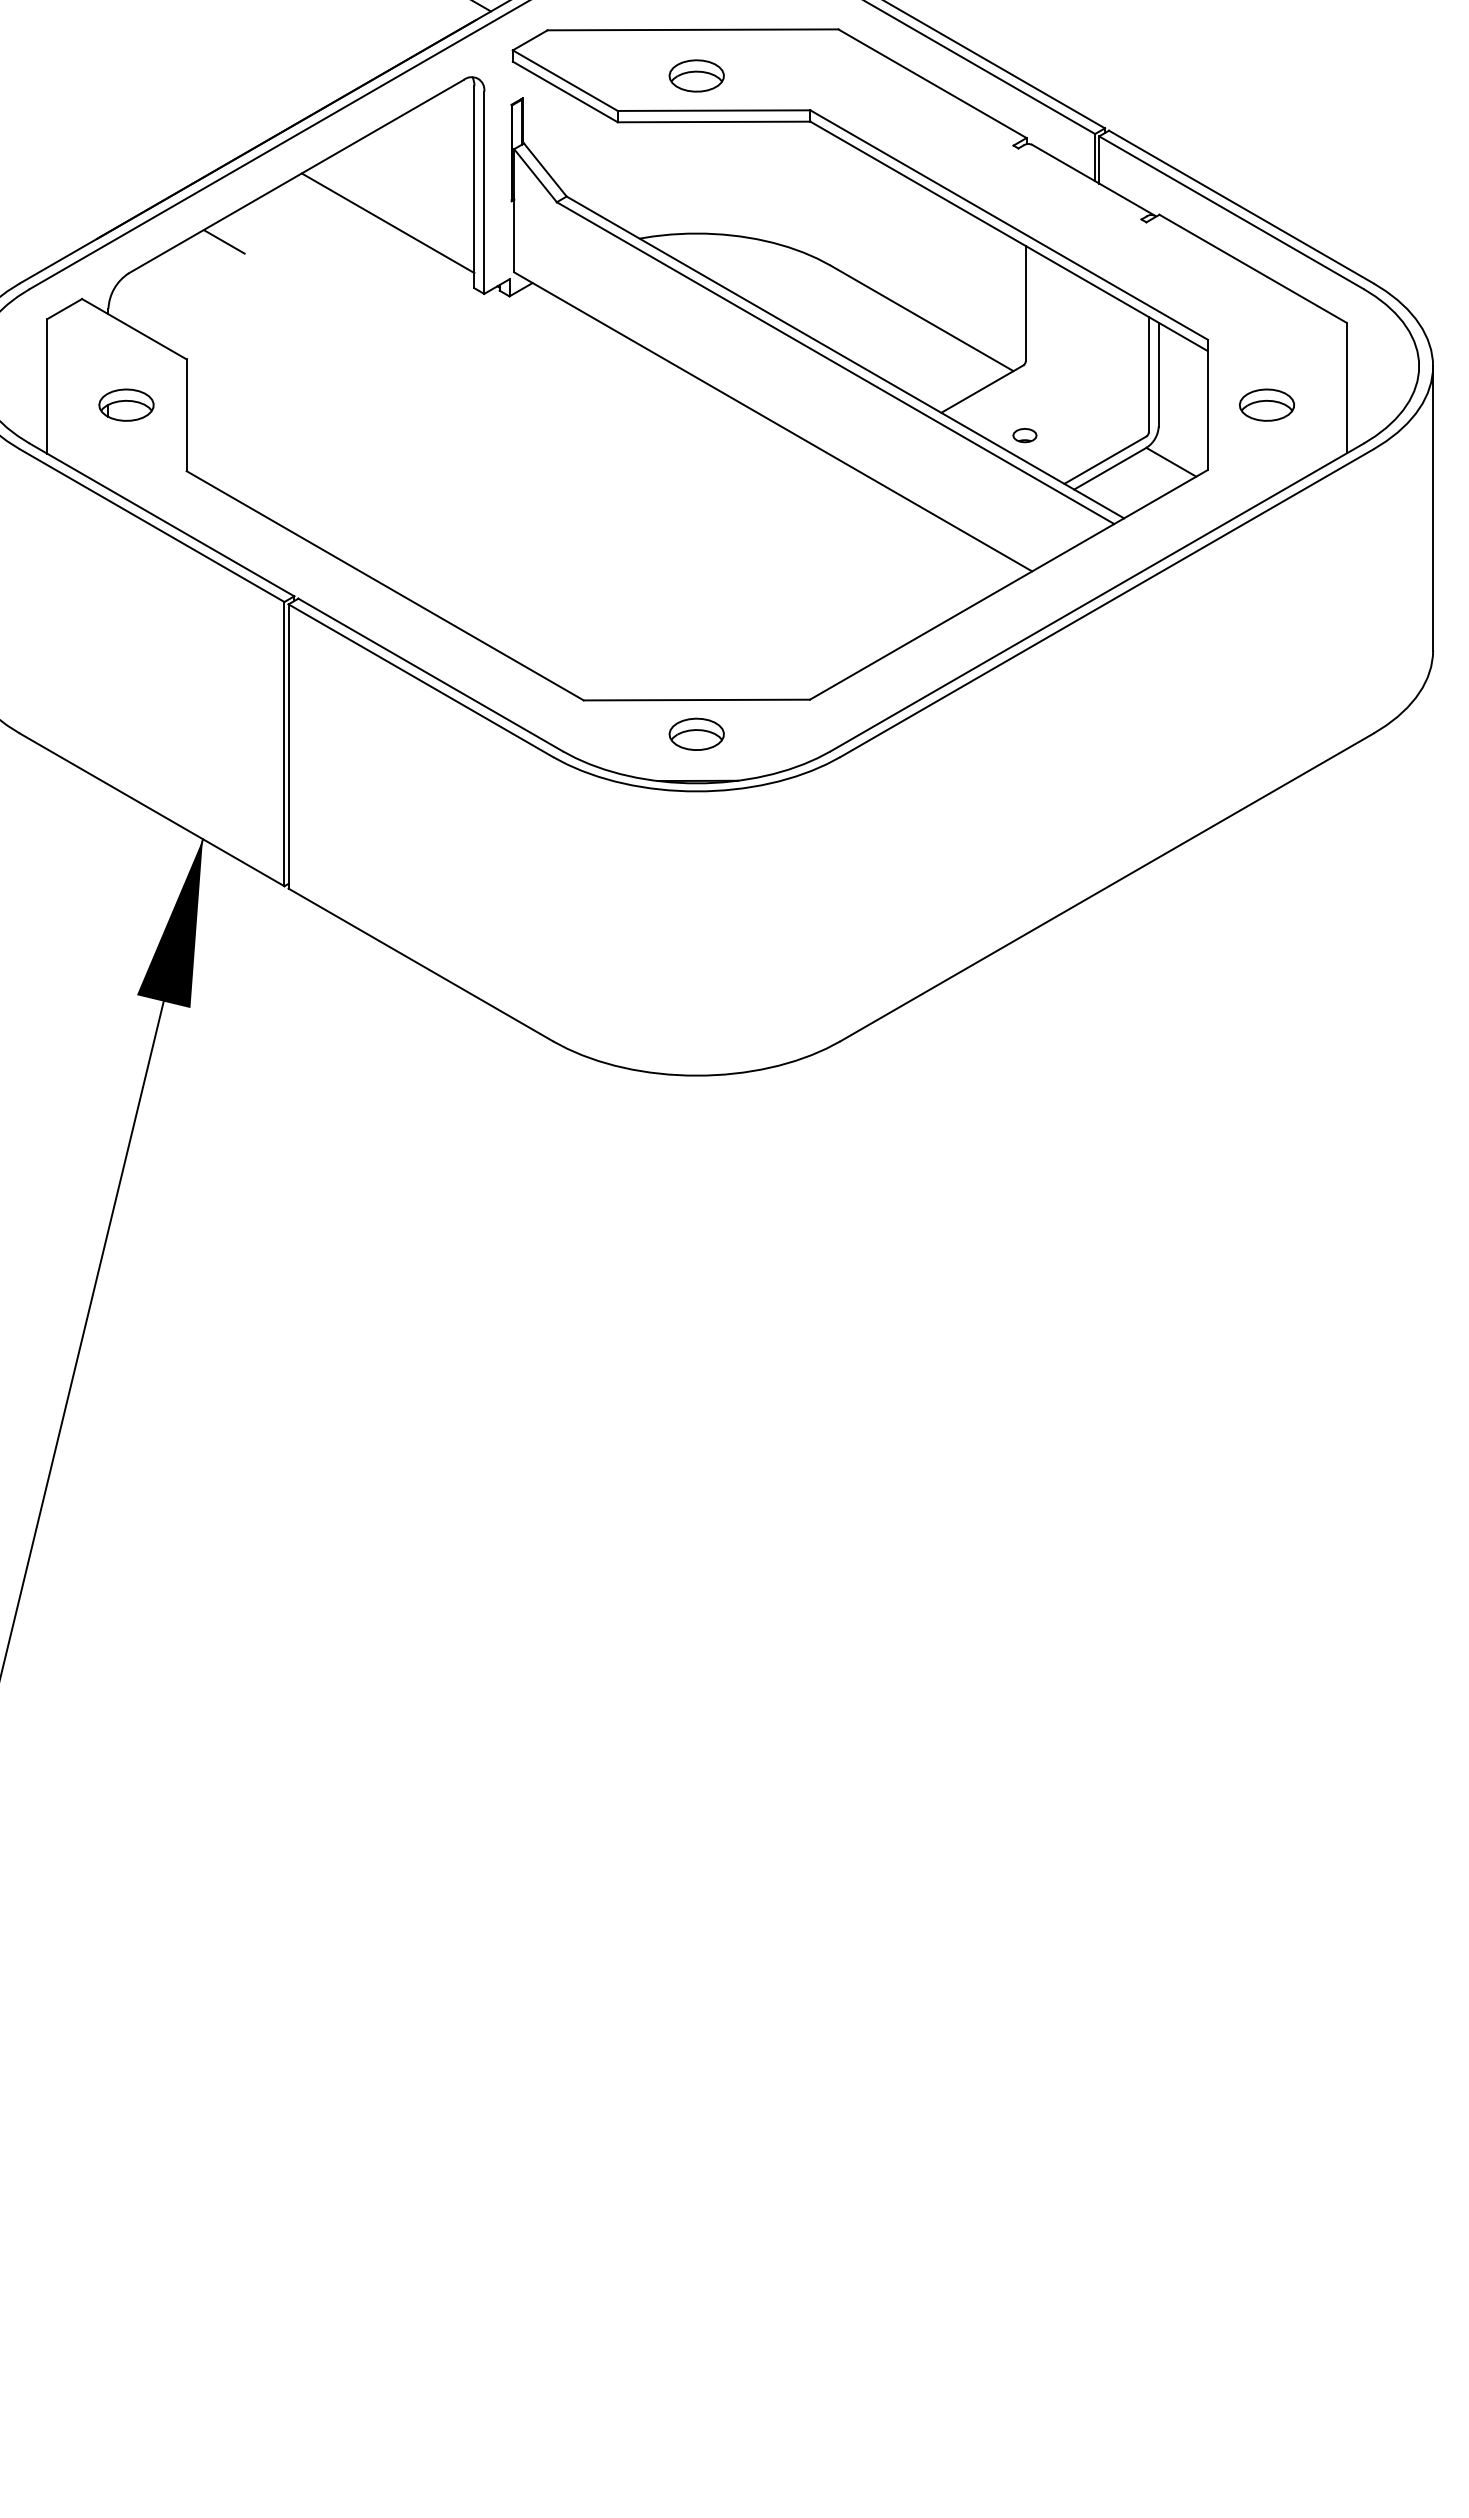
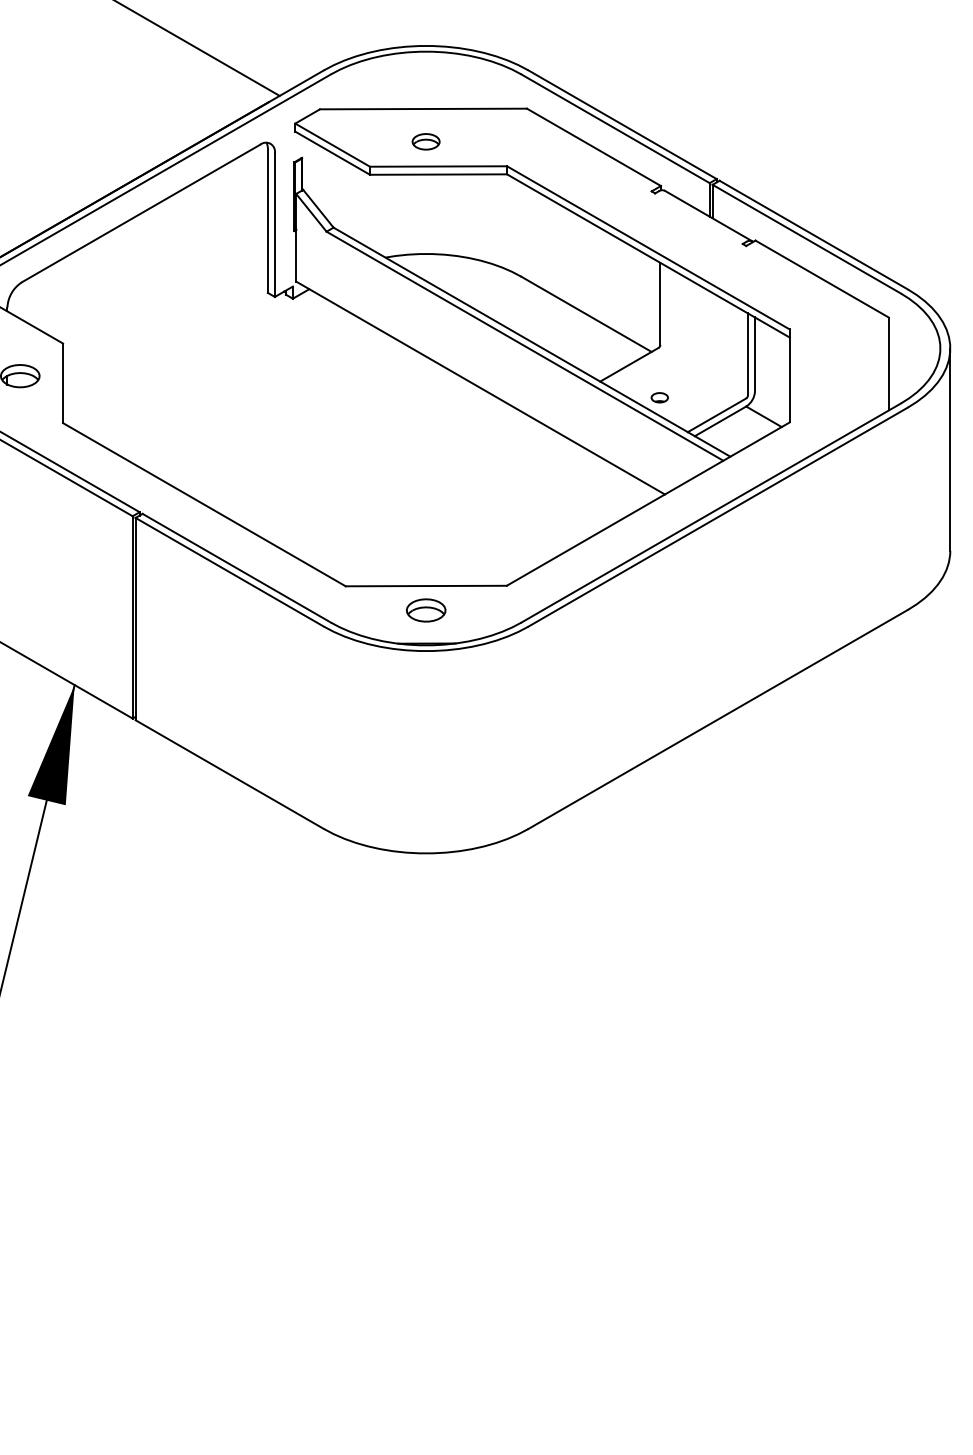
part: (696, 75) -> (425, 141), size x0.7
line: (387, 223) -> (206, 246), removed
line: (224, 242) -> (90, 260), removed
part: (1266, 404) -> (831, 375), removed

